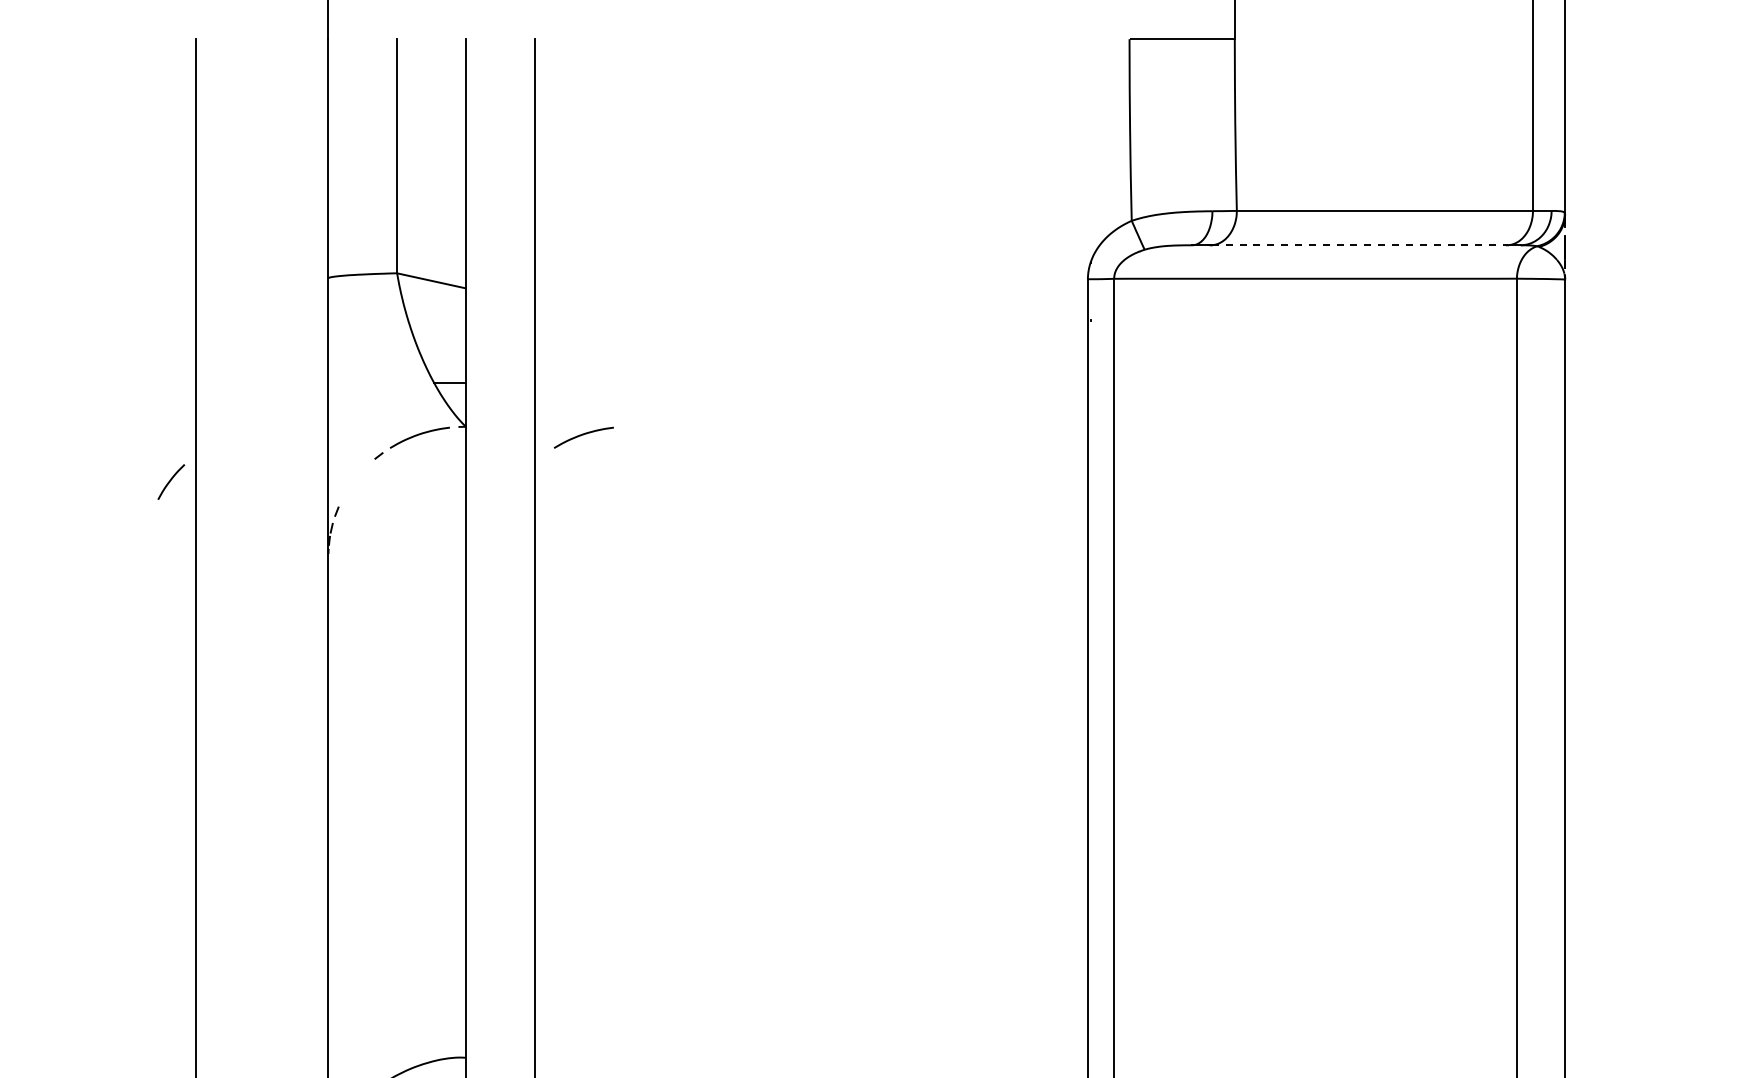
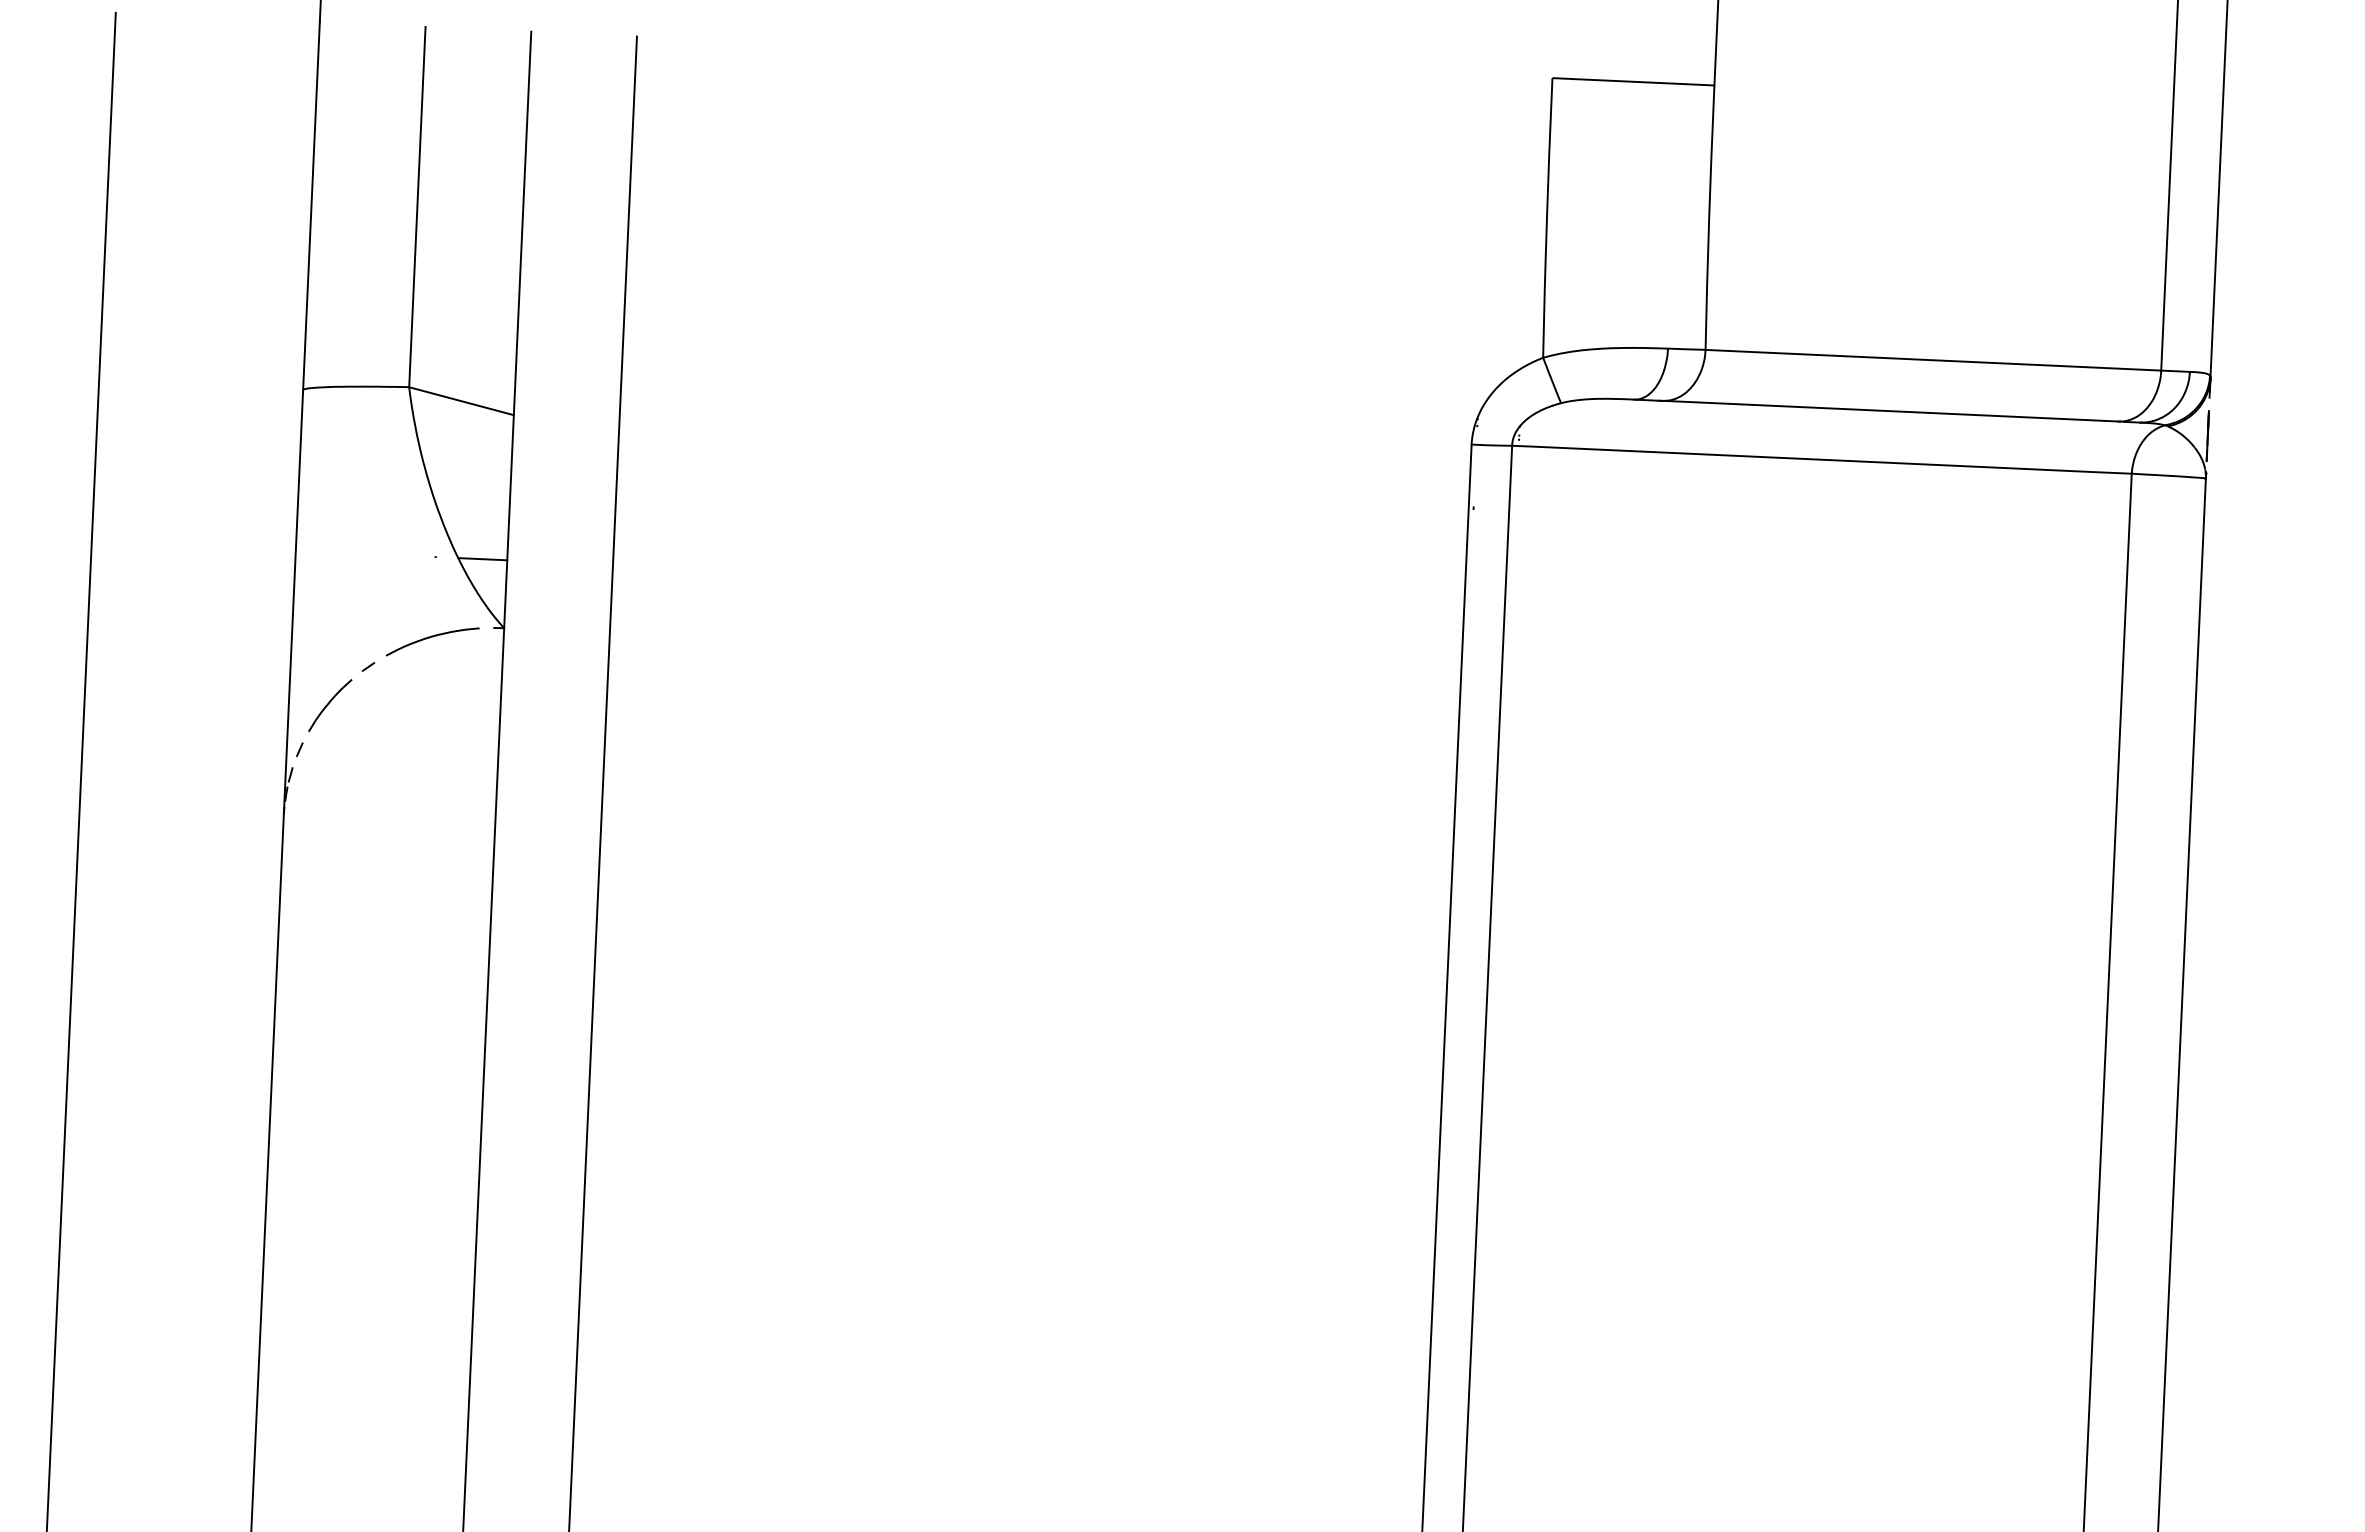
line: (1360, 245) -> (1893, 411), dashed -> solid
curve: (583, 435) -> (684, 649), removed
curve: (171, 480) -> (330, 703), moved

